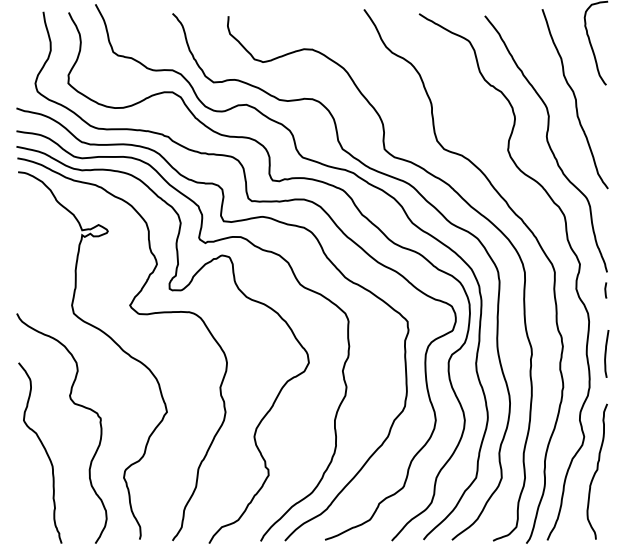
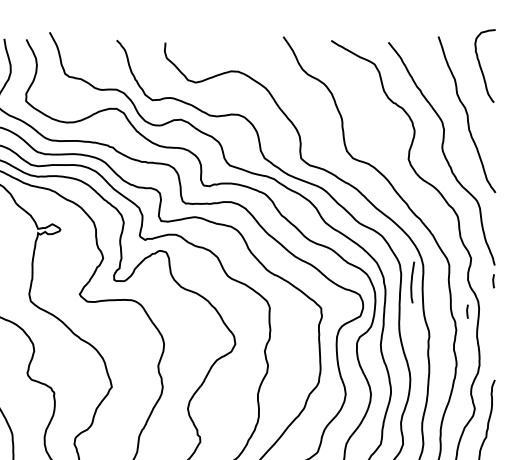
line: (575, 325) -> (467, 311), added
curve: (606, 353) -> (412, 282), moved

